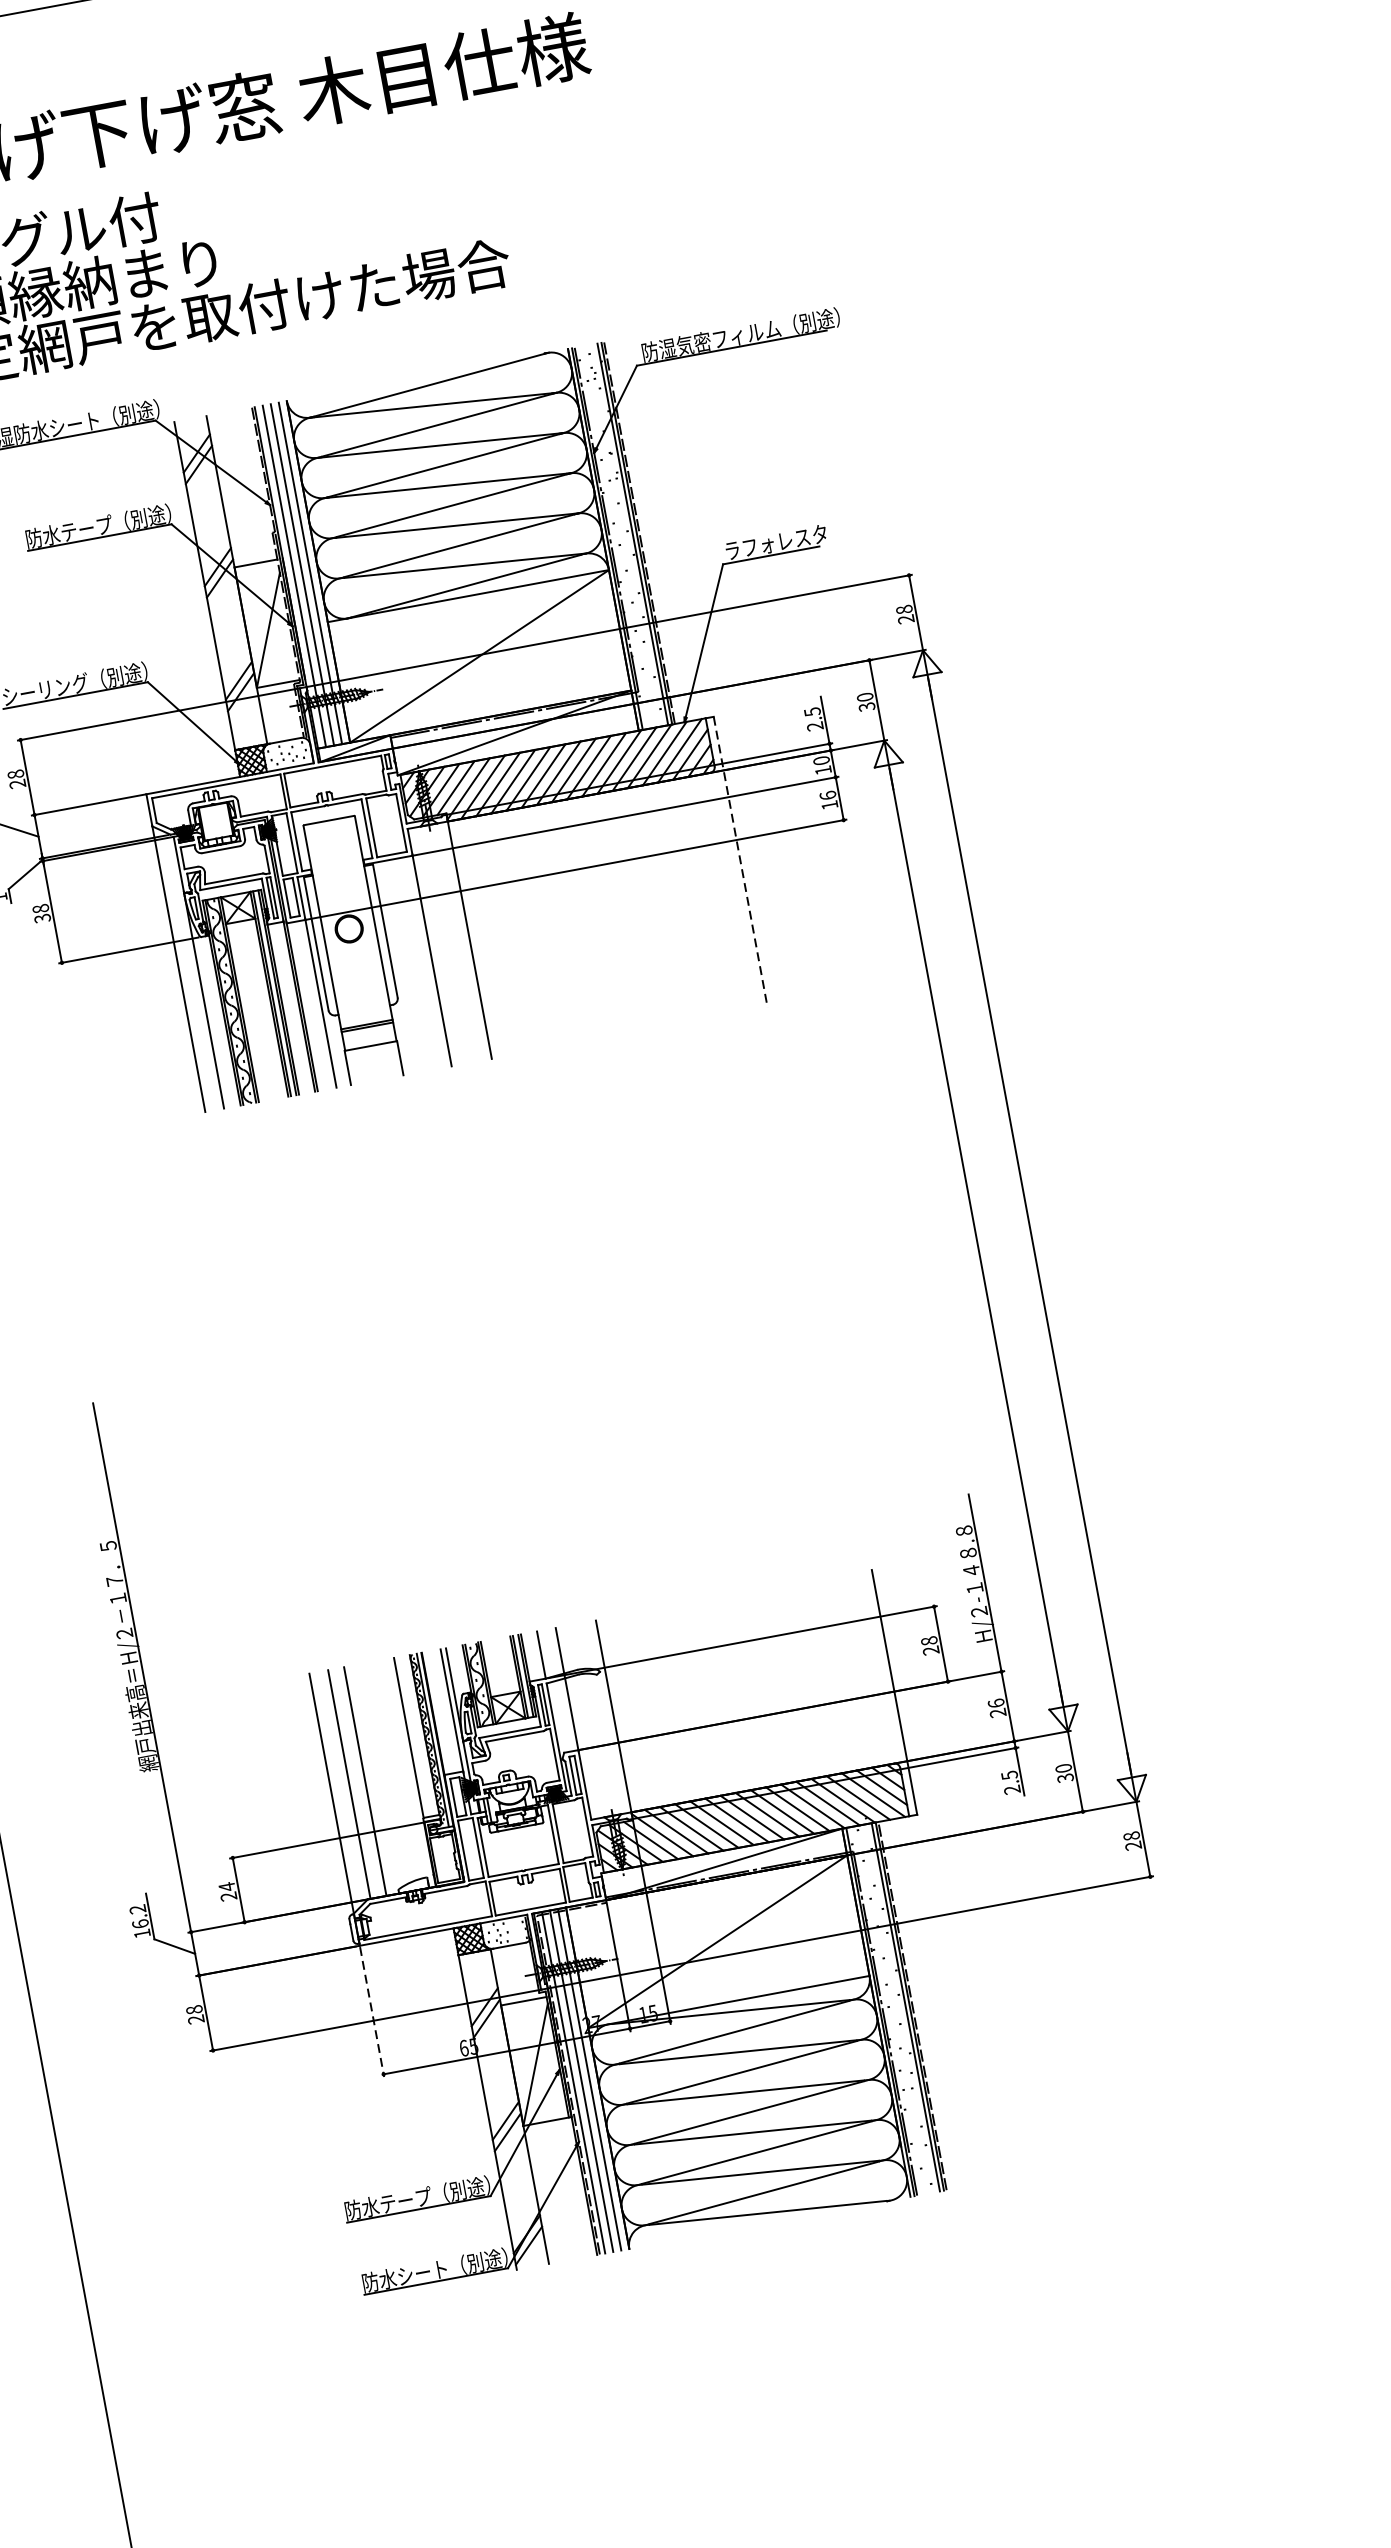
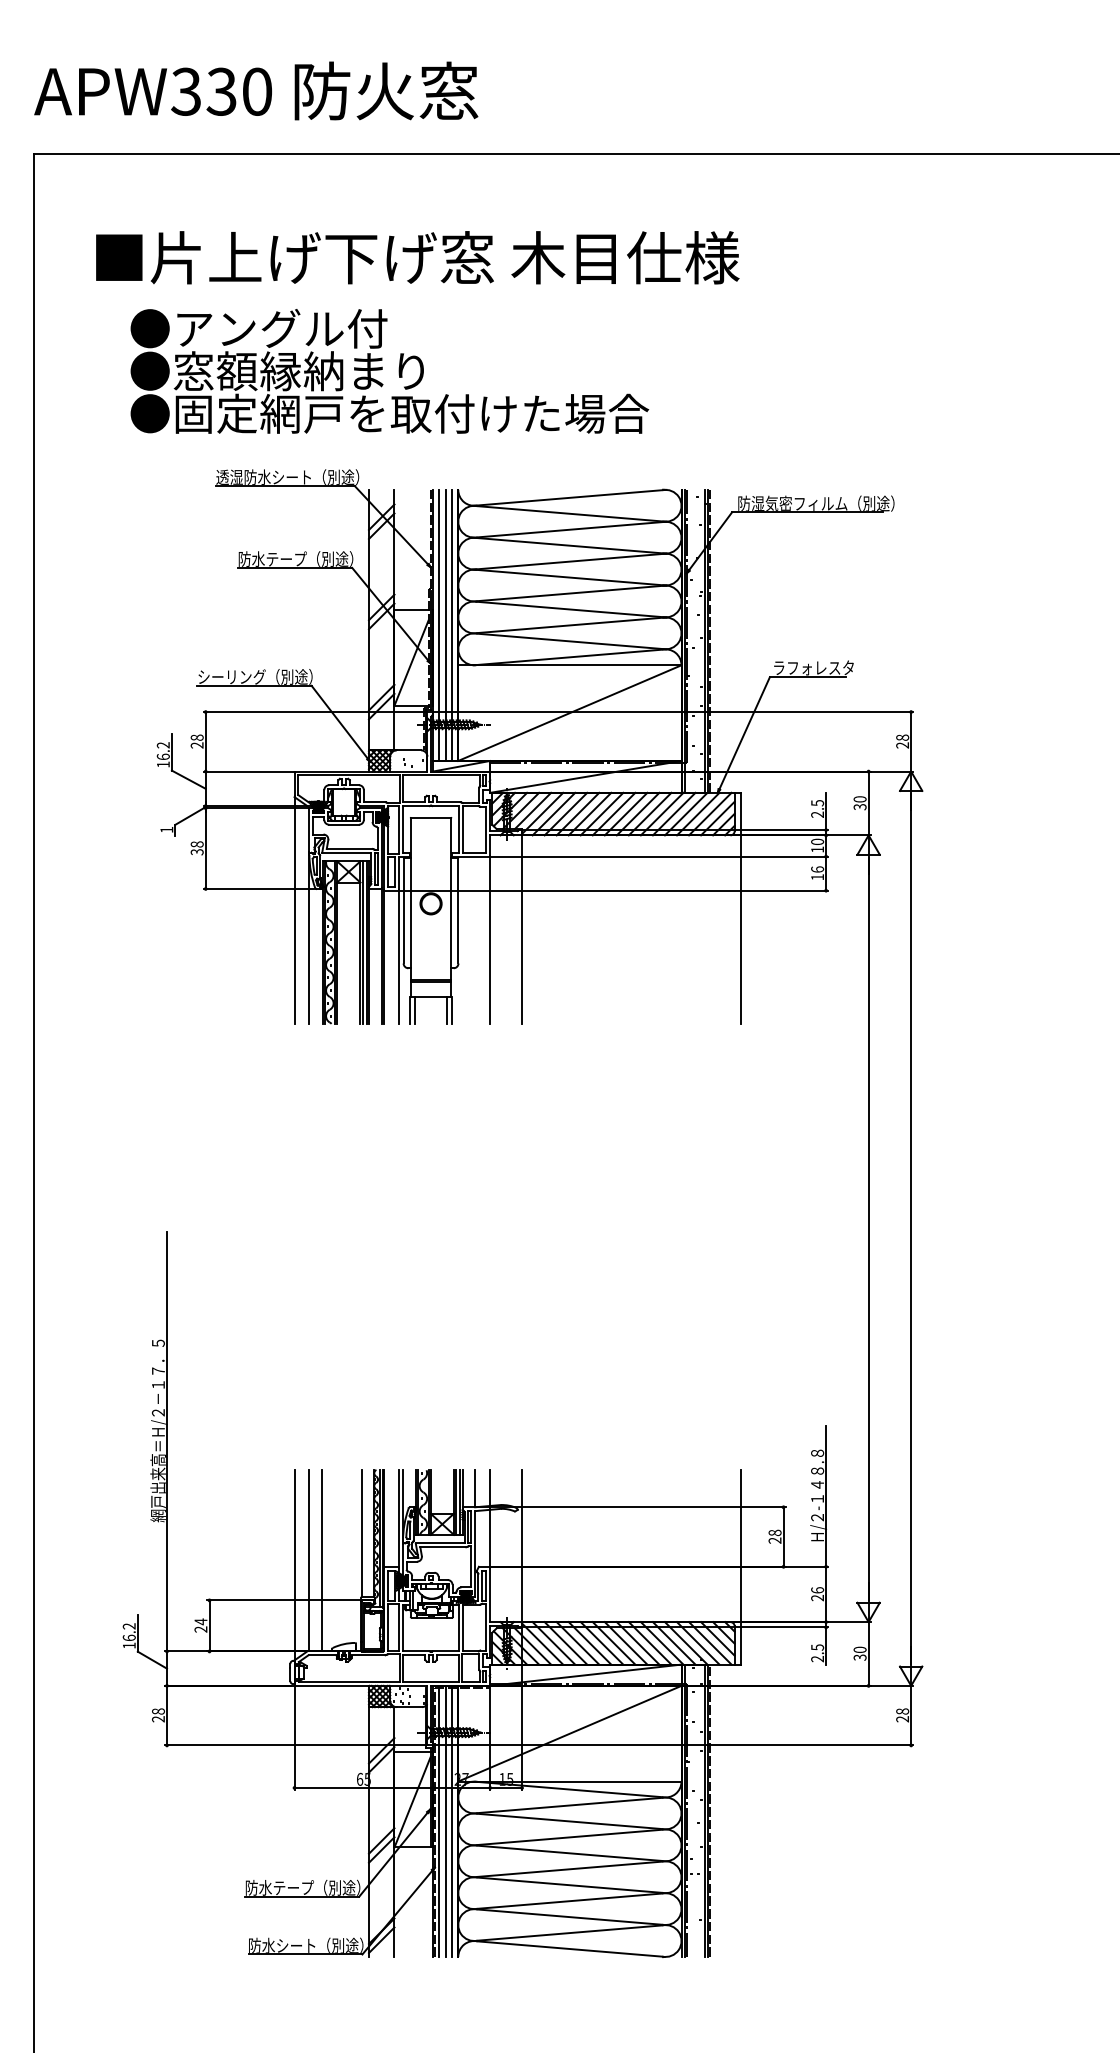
line: (741, 862) -> (741, 908), dashed -> solid
line: (393, 1058) -> (446, 1009), added
line: (354, 1065) -> (415, 1009), added
line: (372, 2012) -> (294, 1738), dashed -> solid

